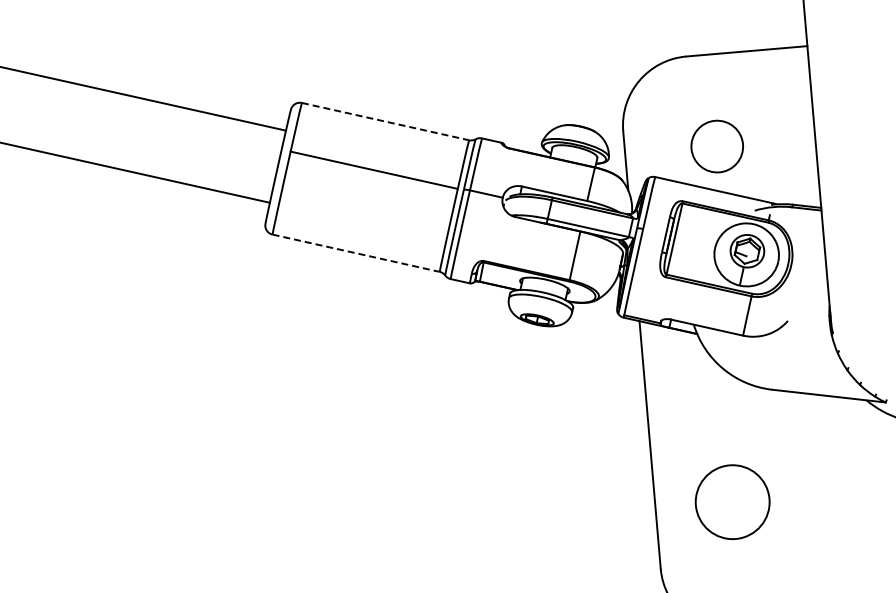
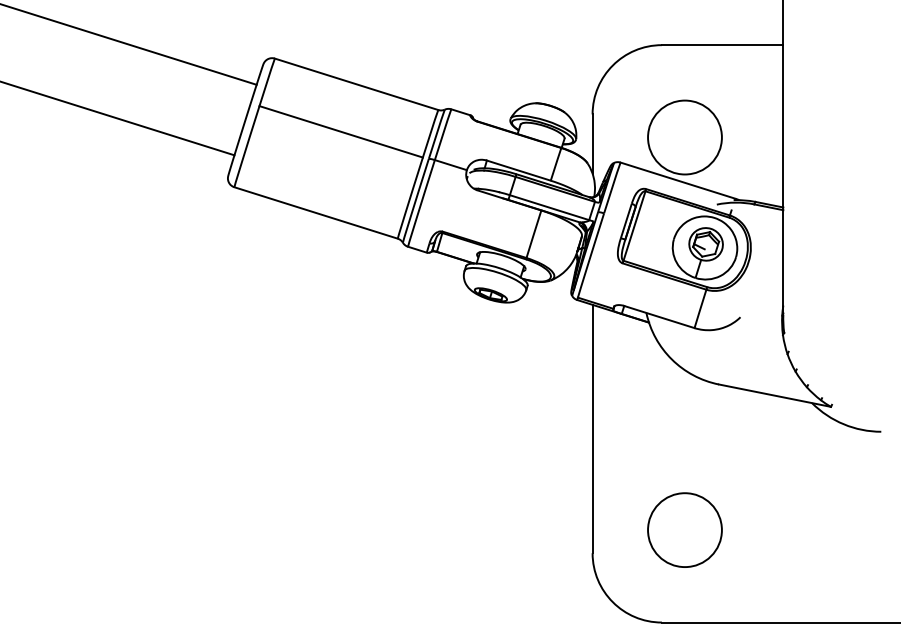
line: (385, 121) -> (356, 84), dashed -> solid
circle: (716, 146) -> (684, 137), size x1.43
line: (356, 252) -> (316, 212), dashed -> solid
circle: (732, 501) -> (684, 529), moved

